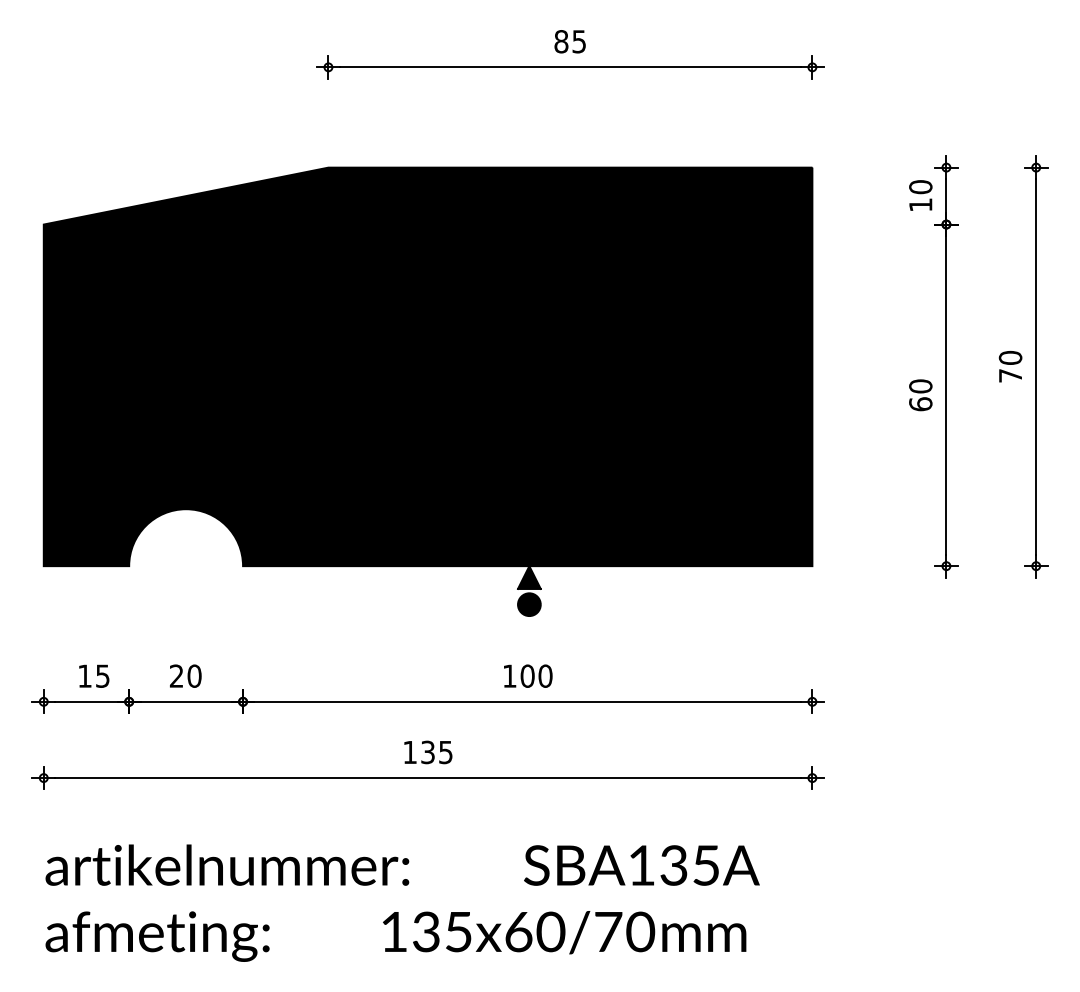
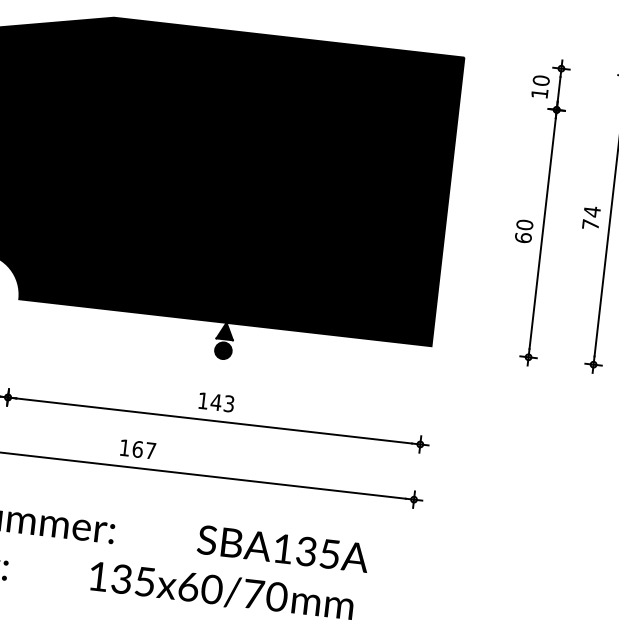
text: (1010, 357) -> (592, 211), 70 -> 74
text: (536, 675) -> (222, 402), 100 -> 143
text: (436, 752) -> (143, 450), 135 -> 167

